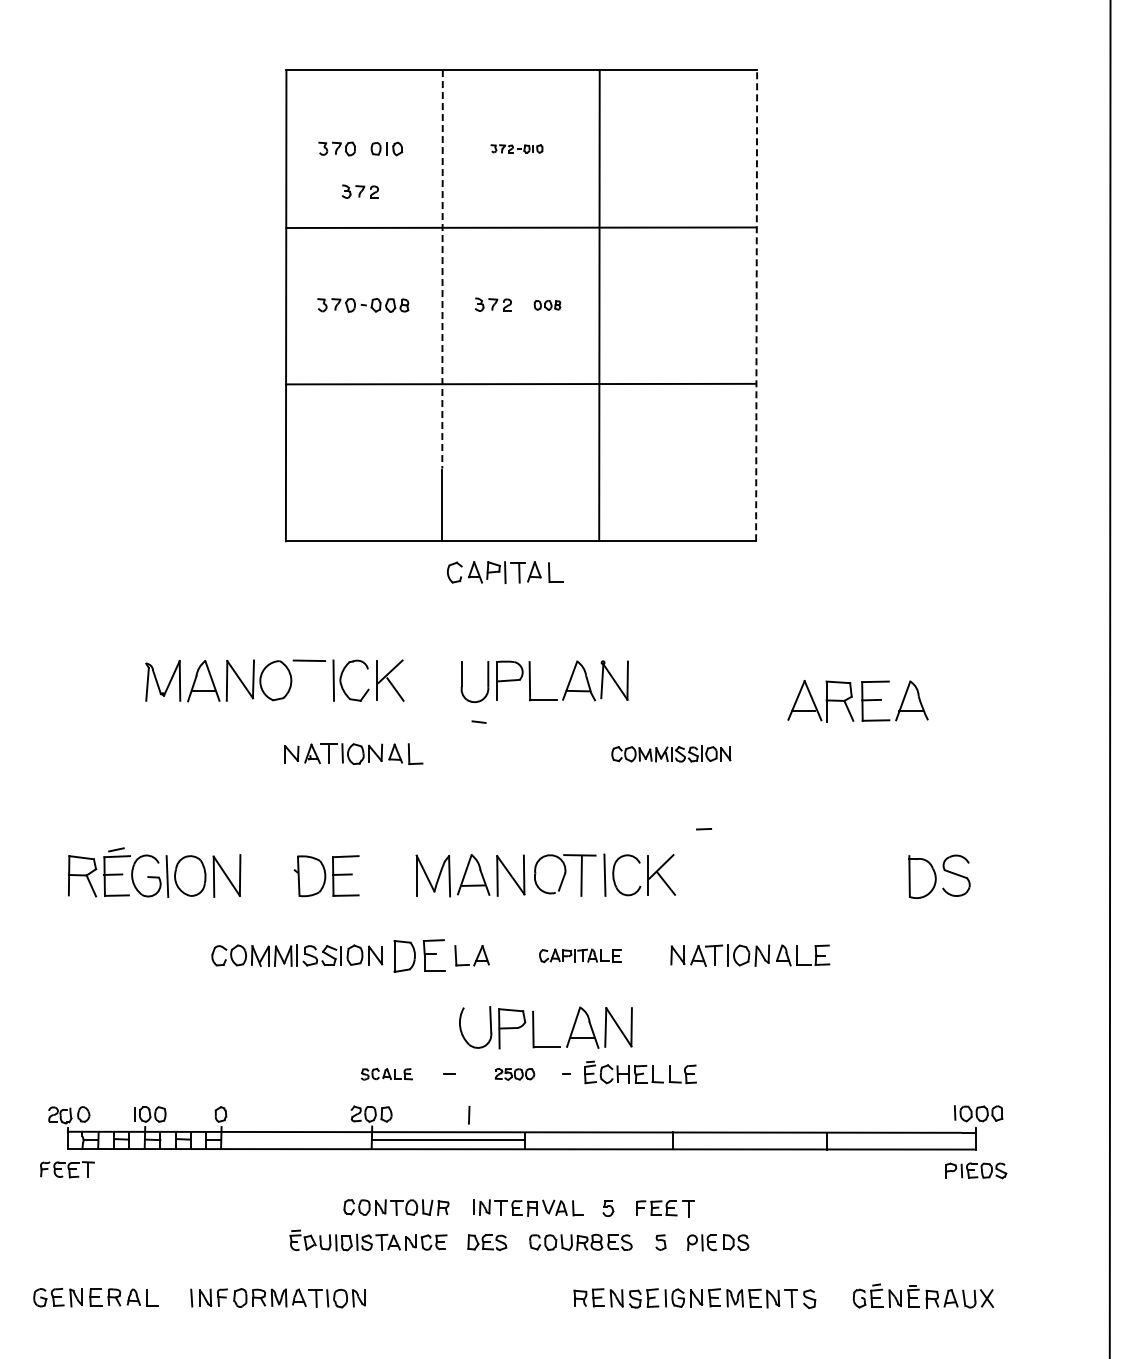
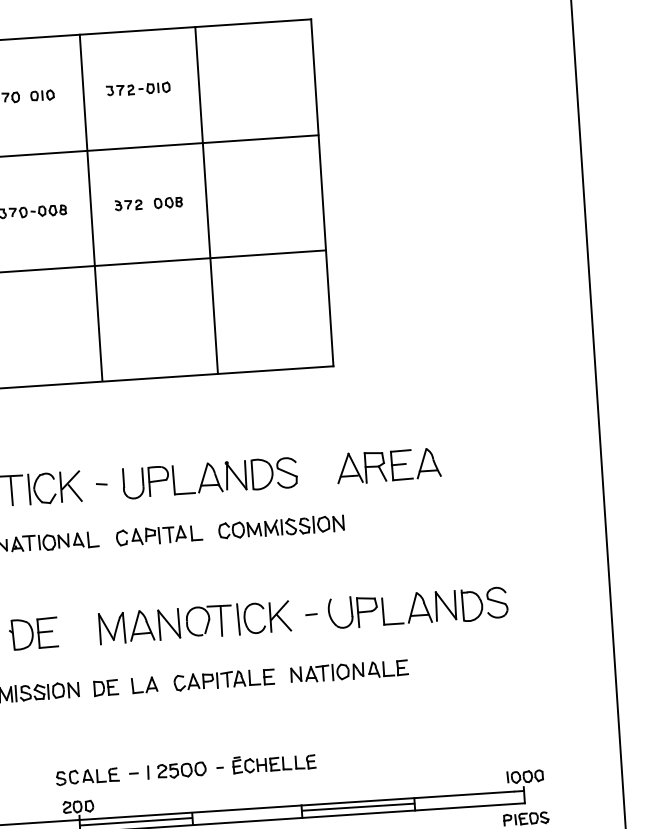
part: (516, 148) -> (137, 88), size x1.67
part: (359, 191) -> (24, 128), removed
line: (442, 269) -> (89, 181), dashed -> solid
part: (547, 305) -> (168, 202), size x1.43
line: (756, 305) -> (322, 192), dashed -> solid
part: (505, 572) -> (159, 535), moved
part: (666, 680) -> (274, 473), added
line: (309, 681) -> (11, 491), added
part: (857, 701) -> (388, 466), moved
line: (478, 721) -> (101, 483), moved
part: (671, 753) -> (281, 526), size x1.43
line: (703, 829) -> (311, 614), moved
part: (419, 955) -> (105, 687), size x0.62
part: (580, 955) -> (224, 679), size x1.67
part: (534, 1027) -> (383, 610), moved
part: (386, 1074) -> (87, 776), size x1.67
part: (514, 1074) -> (181, 770), size x1.67
line: (469, 1115) -> (148, 772), moved
line: (749, 1139) -> (357, 806), added

